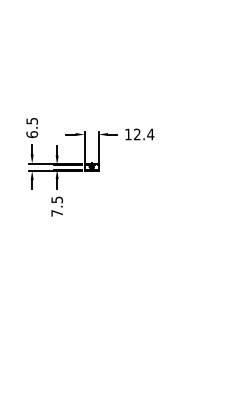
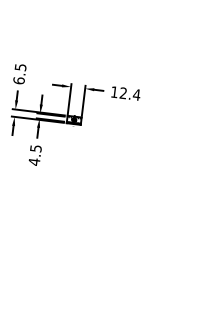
text: (56, 213) -> (33, 162), 7.5 -> 4.5

